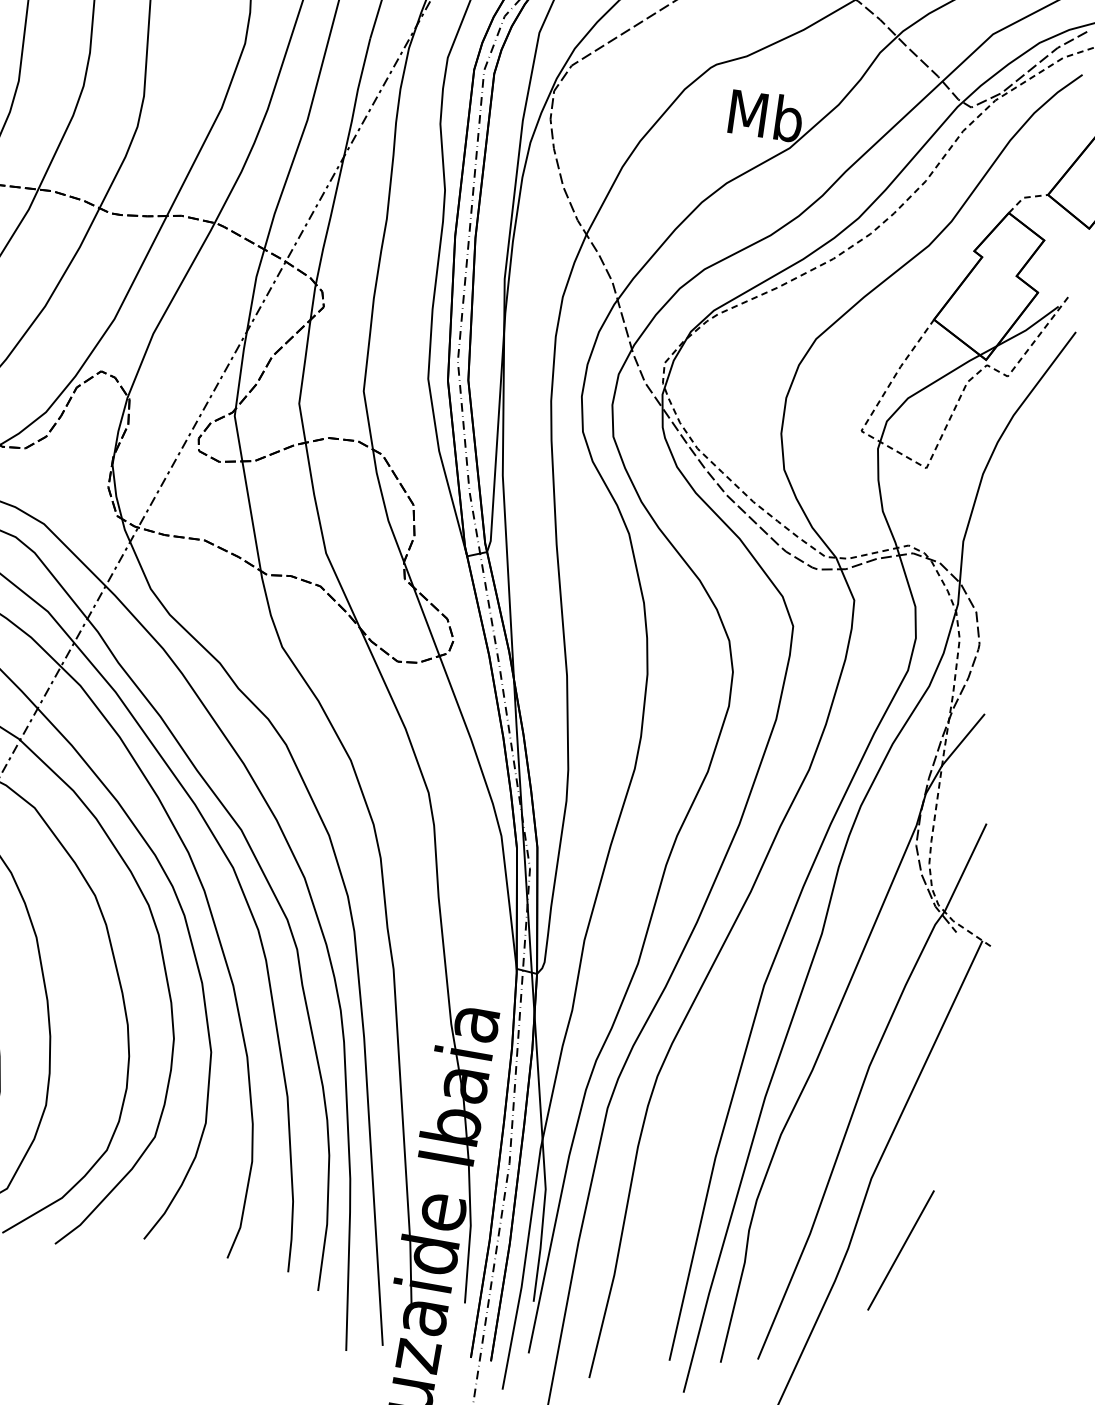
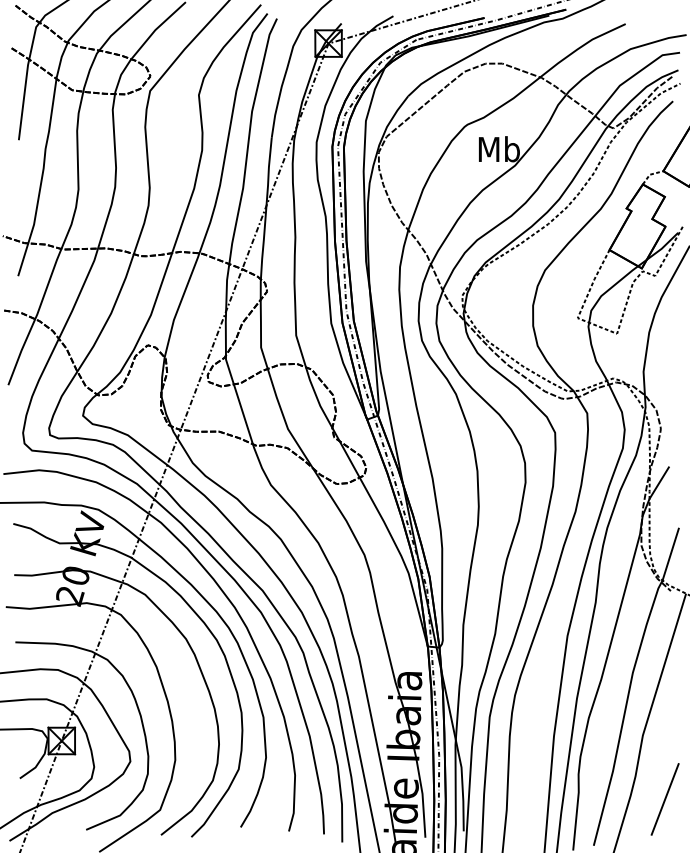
line: (899, 1250) -> (664, 799), moved

